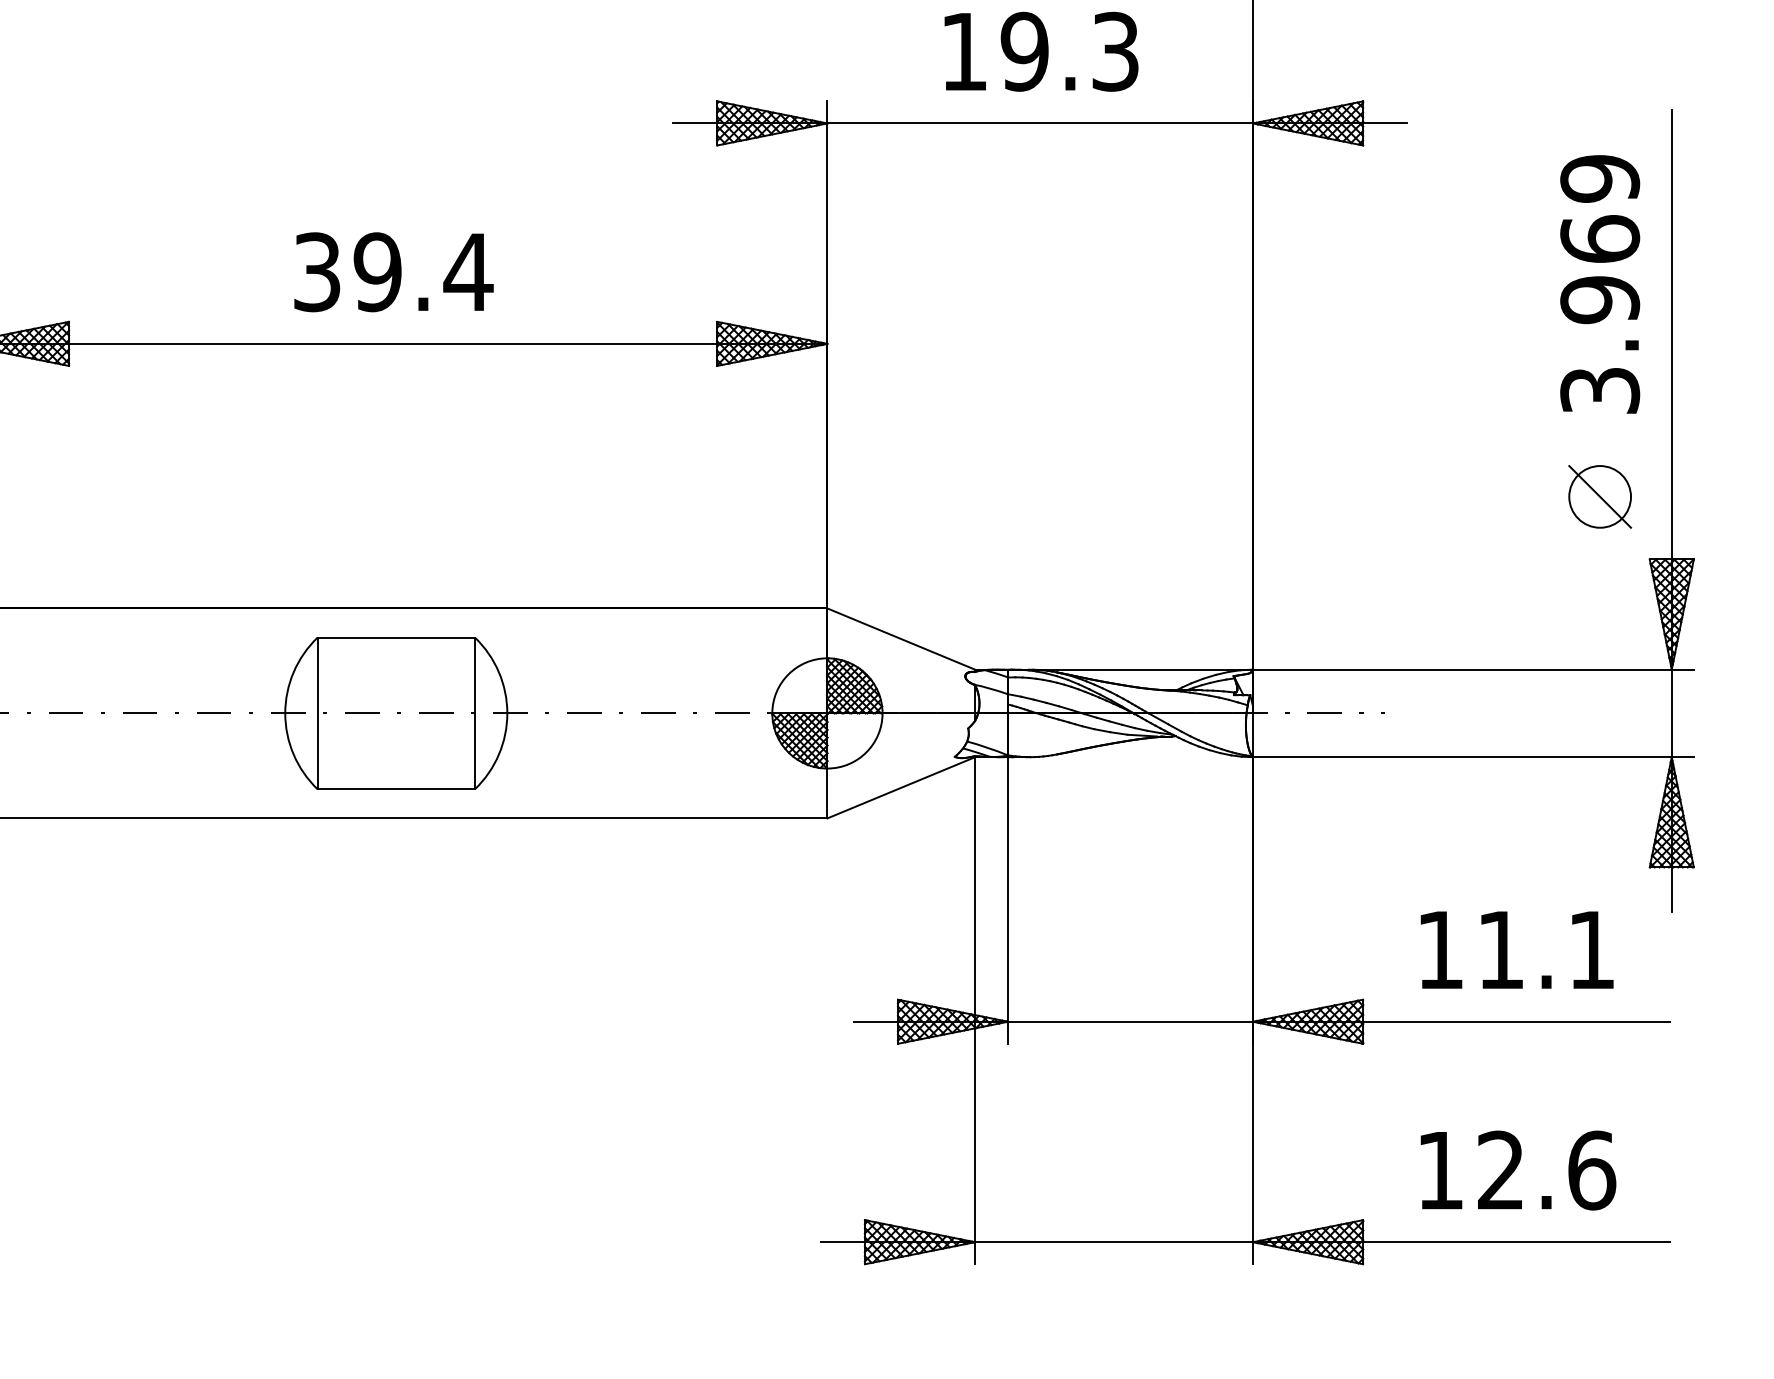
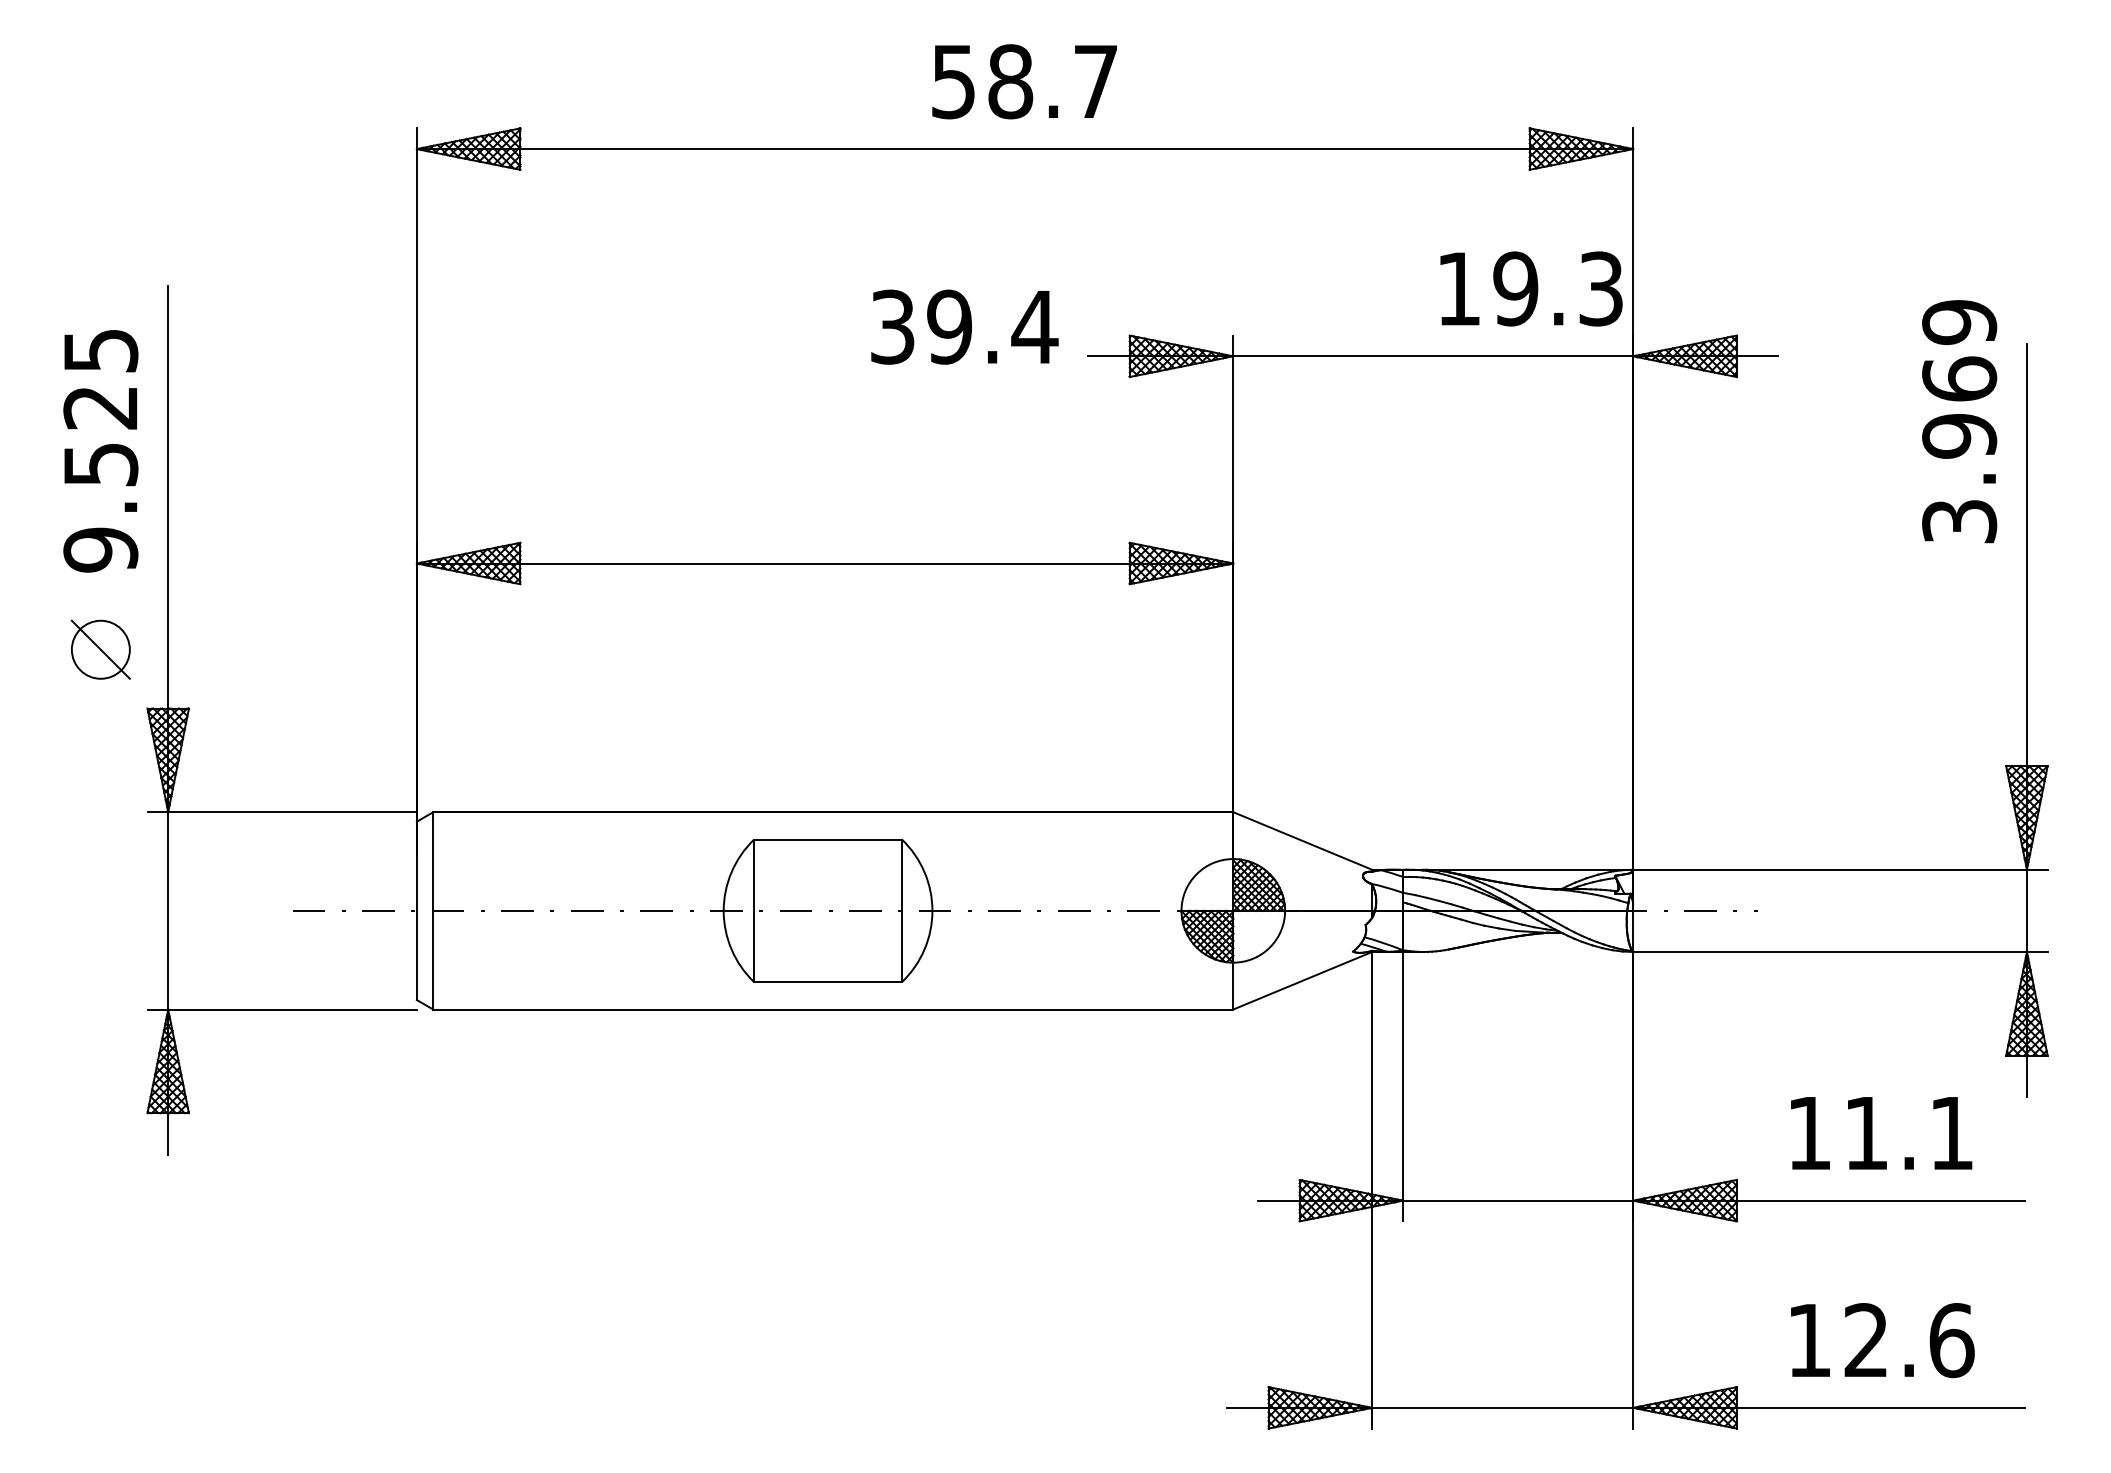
text: (1041, 51) -> (1531, 288), moved
text: (393, 271) -> (964, 326), moved
text: (1600, 284) -> (1959, 421), moved
part: (1600, 497) -> (1959, 707), removed

